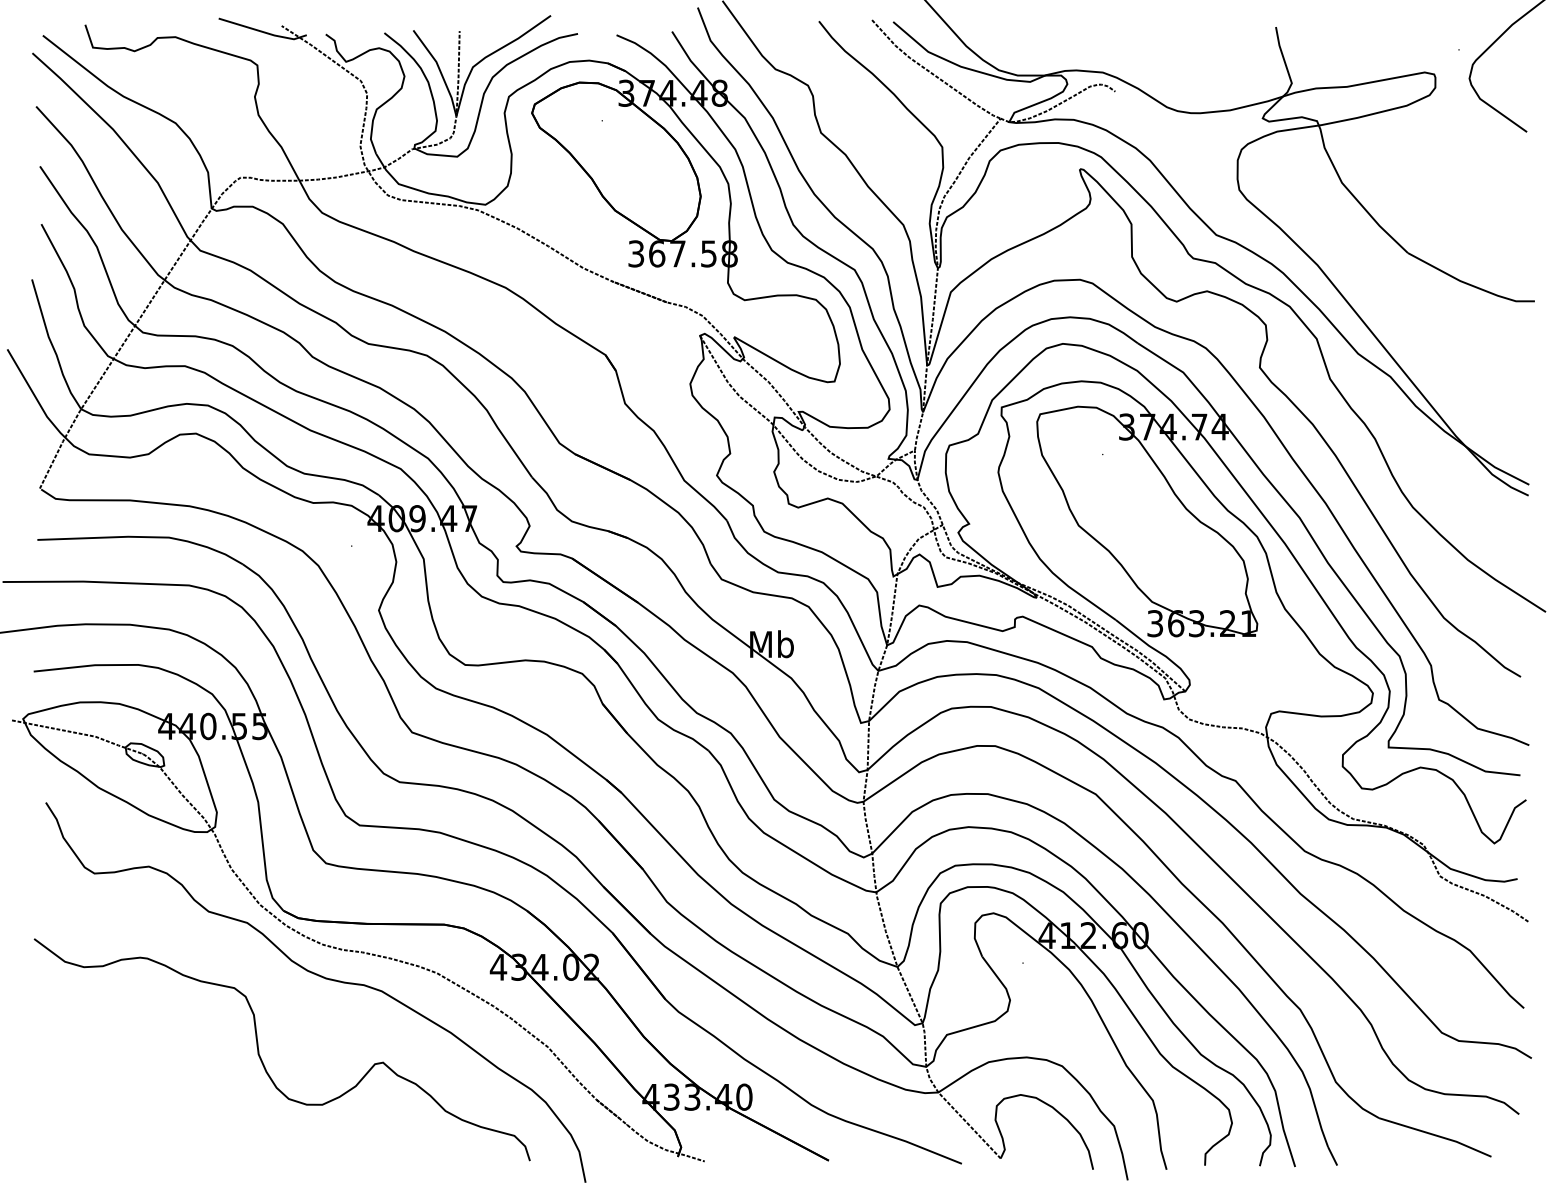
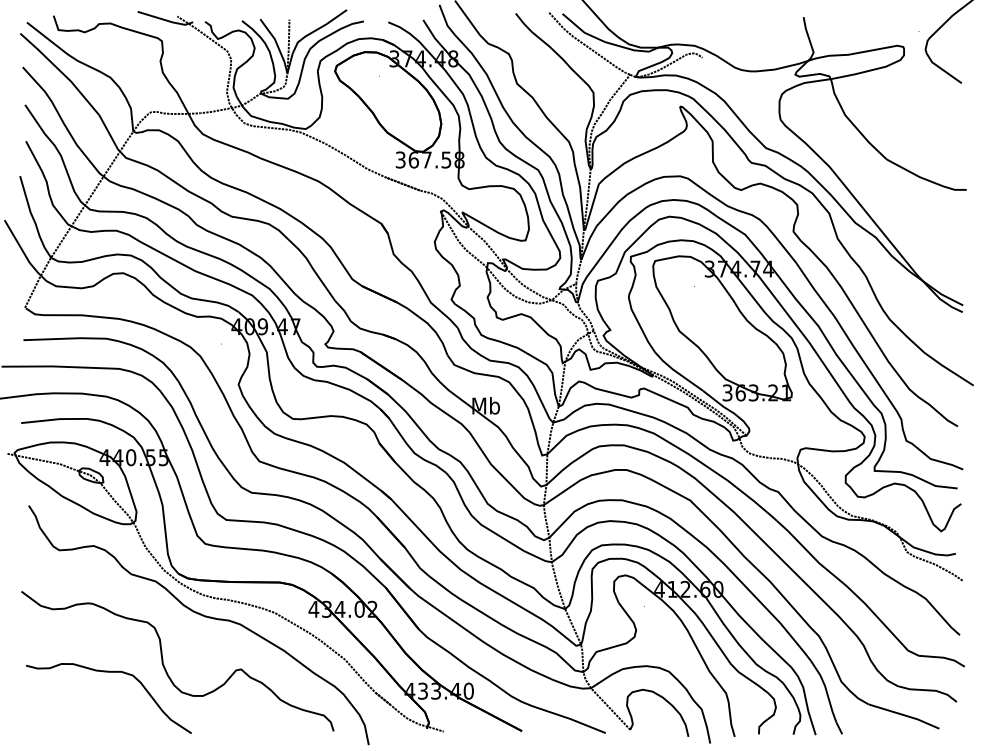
curve: (172, 1067) -> (108, 672), added

